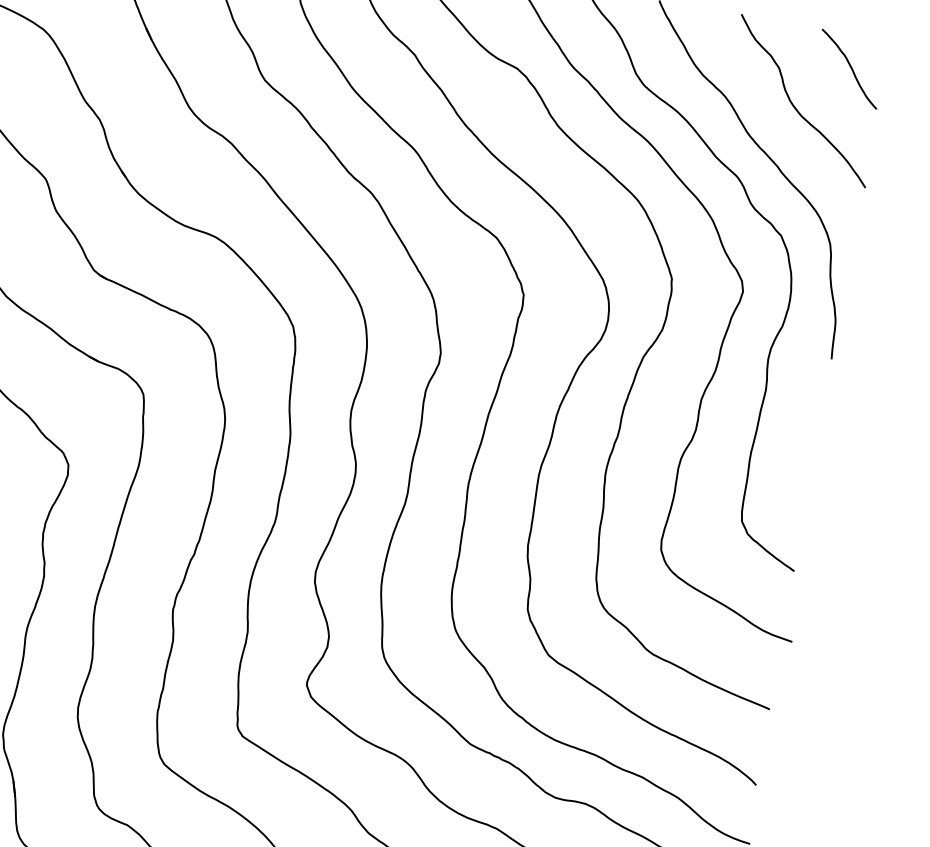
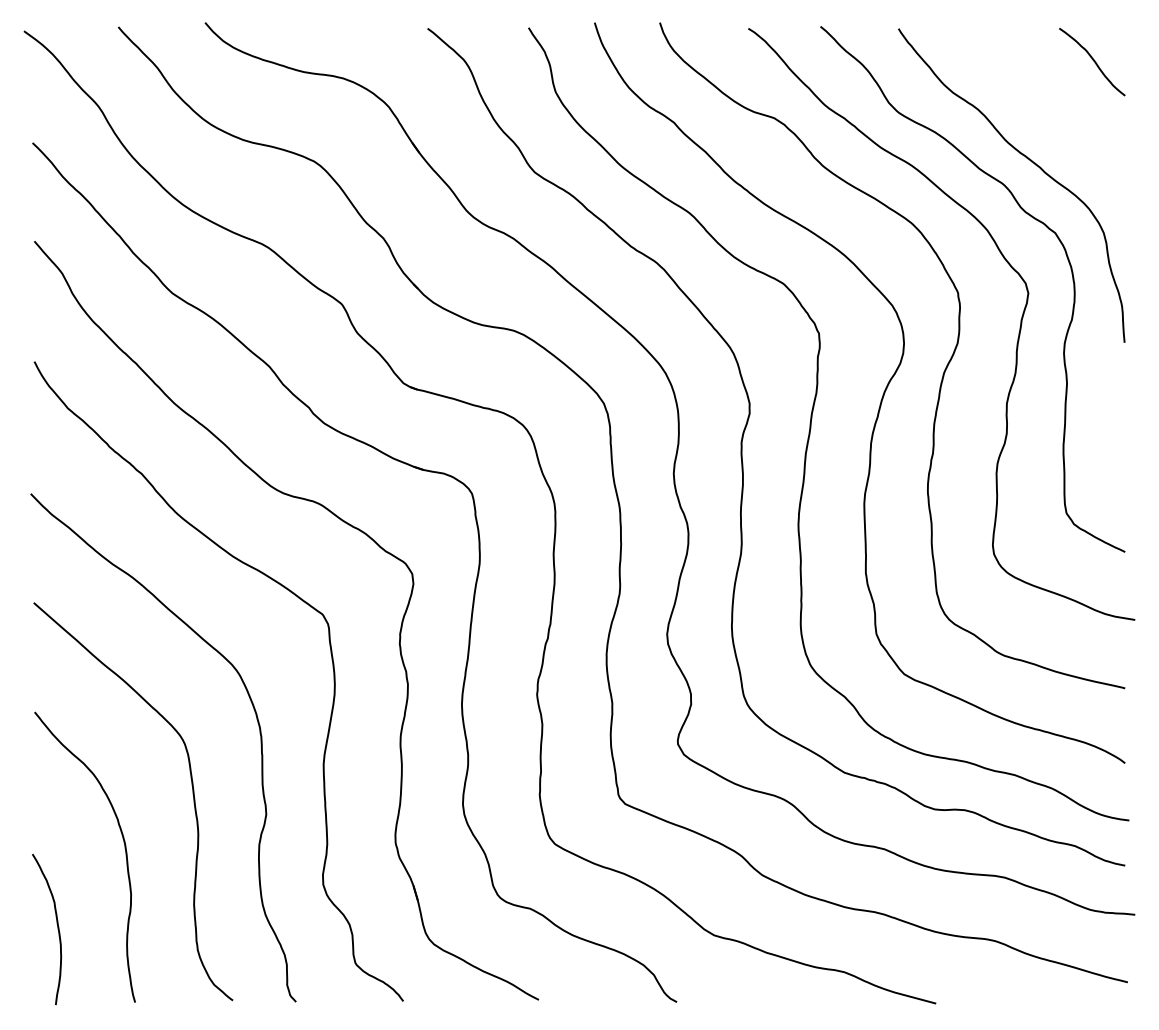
curve: (795, 105) -> (1046, 106), removed

